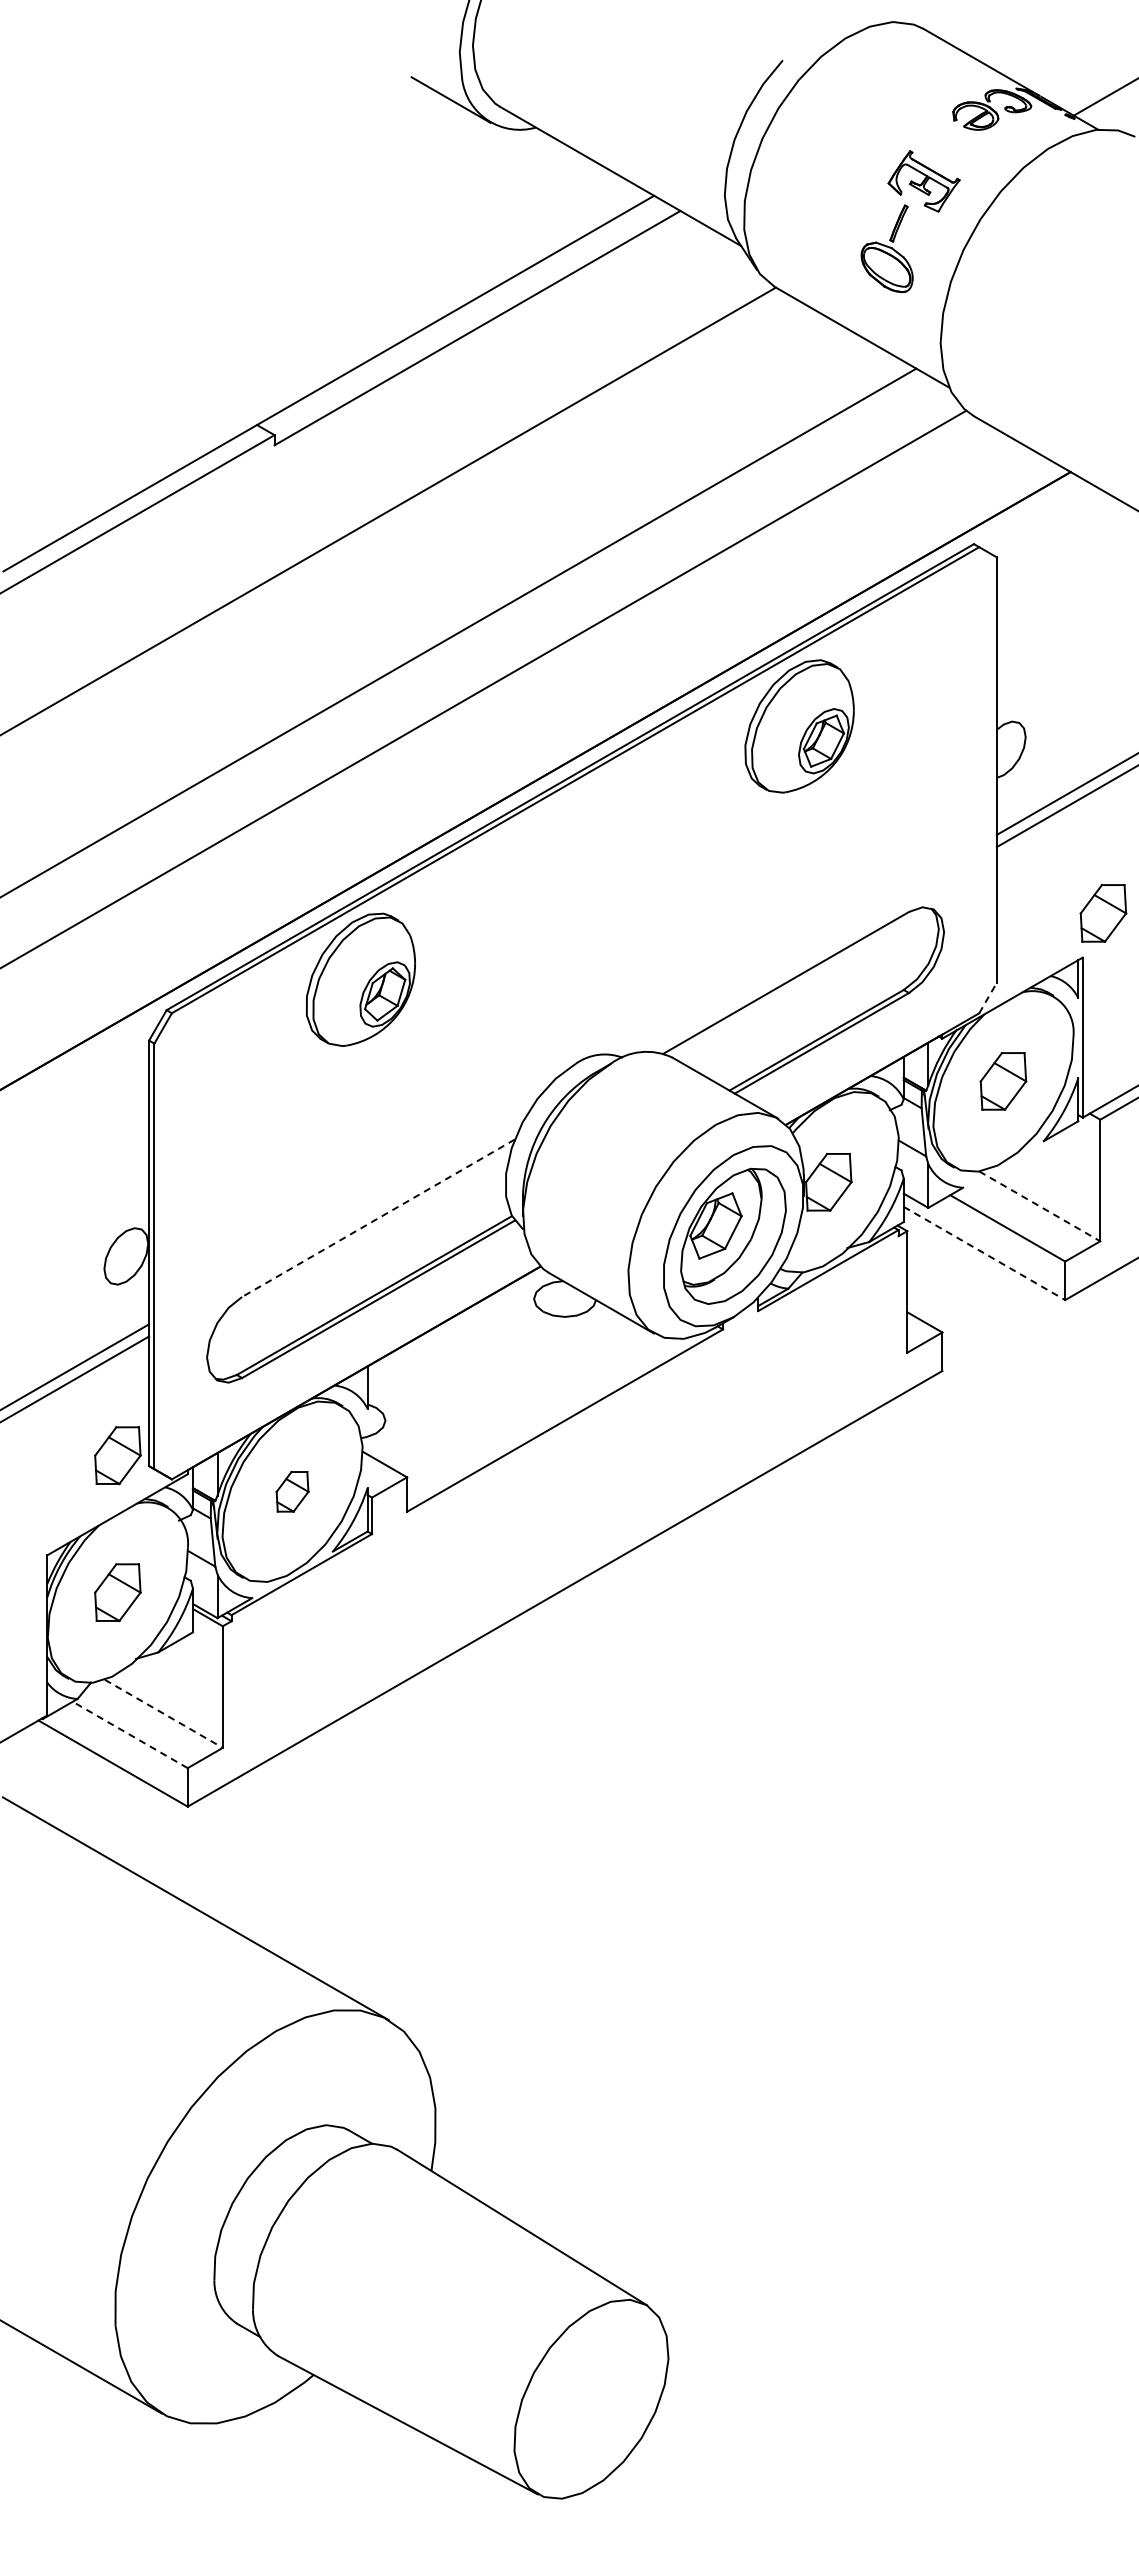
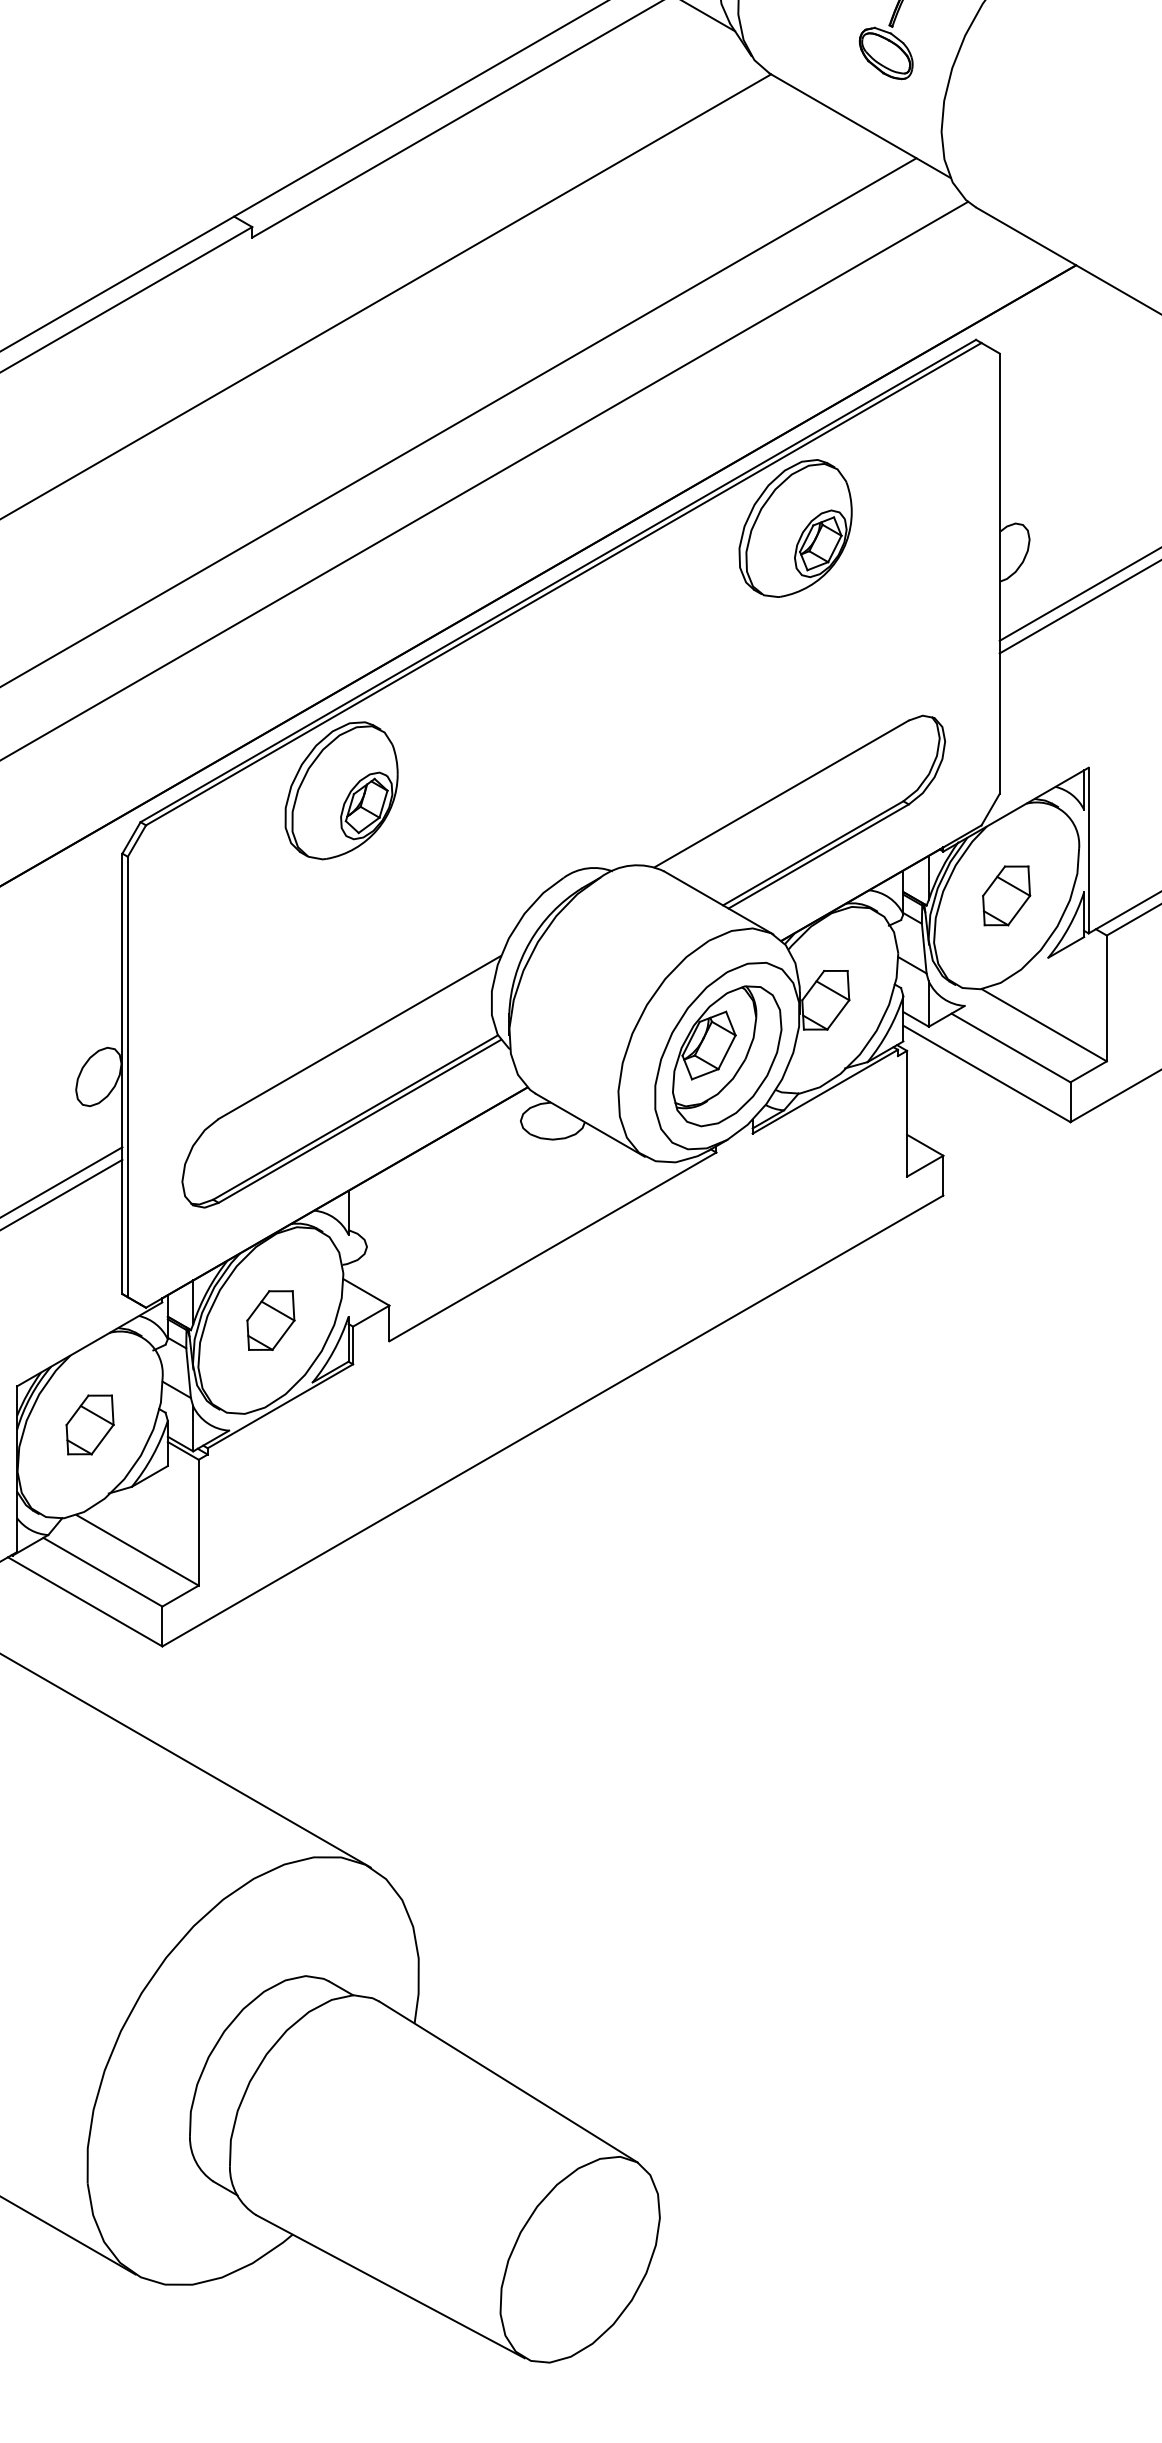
part: (1103, 913) -> (1110, 722), removed
line: (988, 998) -> (991, 810), dashed -> solid
line: (1039, 1206) -> (1043, 1025), dashed -> solid
line: (378, 1218) -> (359, 1037), dashed -> solid
line: (984, 1253) -> (986, 1073), dashed -> solid
part: (117, 1455) -> (89, 1283), removed
part: (292, 1491) -> (270, 1320), size x1.43
line: (164, 1714) -> (138, 1551), dashed -> solid
line: (129, 1734) -> (102, 1571), dashed -> solid

